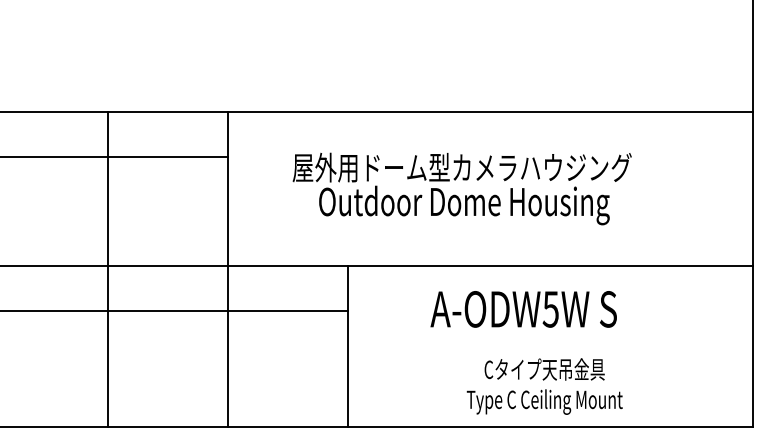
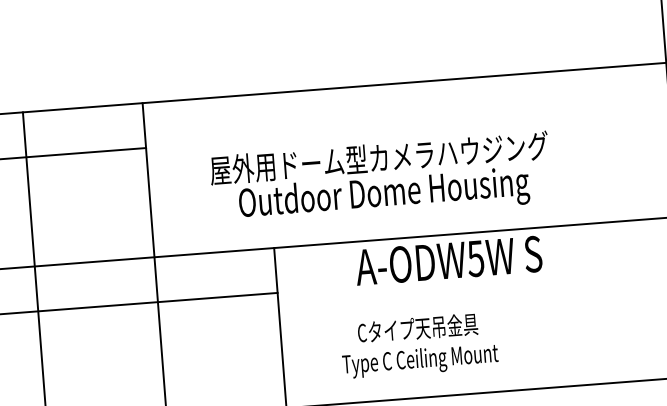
text: (461, 188) -> (380, 178), moved
text: (523, 309) -> (448, 260), moved
text: (544, 386) -> (418, 345), moved

